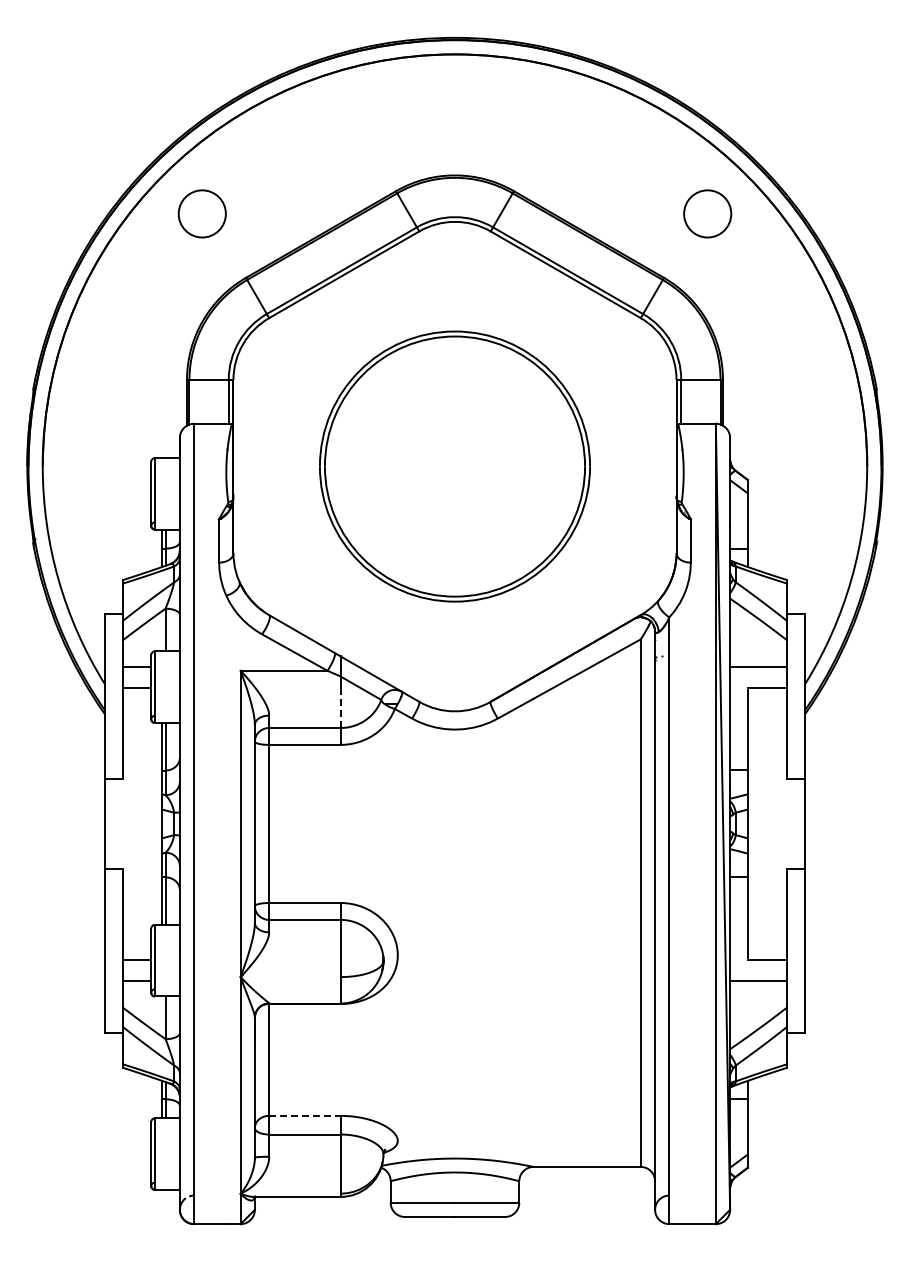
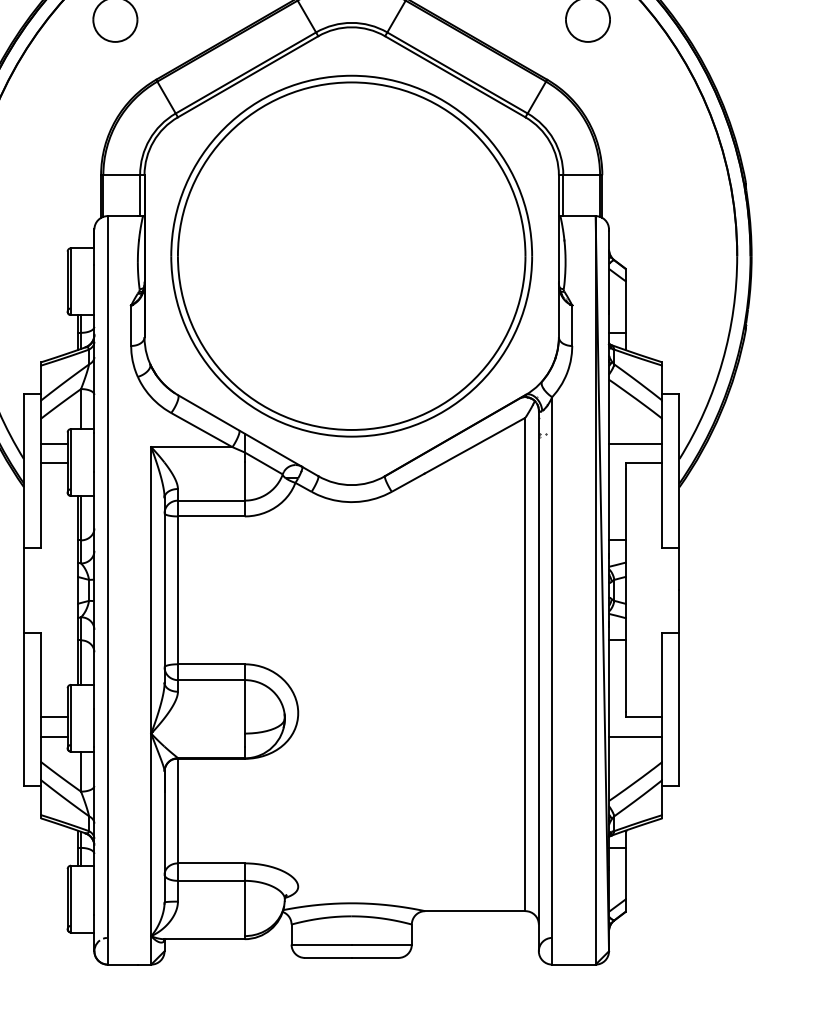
part: (454, 466) -> (351, 256), size x1.43
line: (340, 707) -> (244, 481), dashed -> solid
line: (304, 1115) -> (210, 863), dashed -> solid

